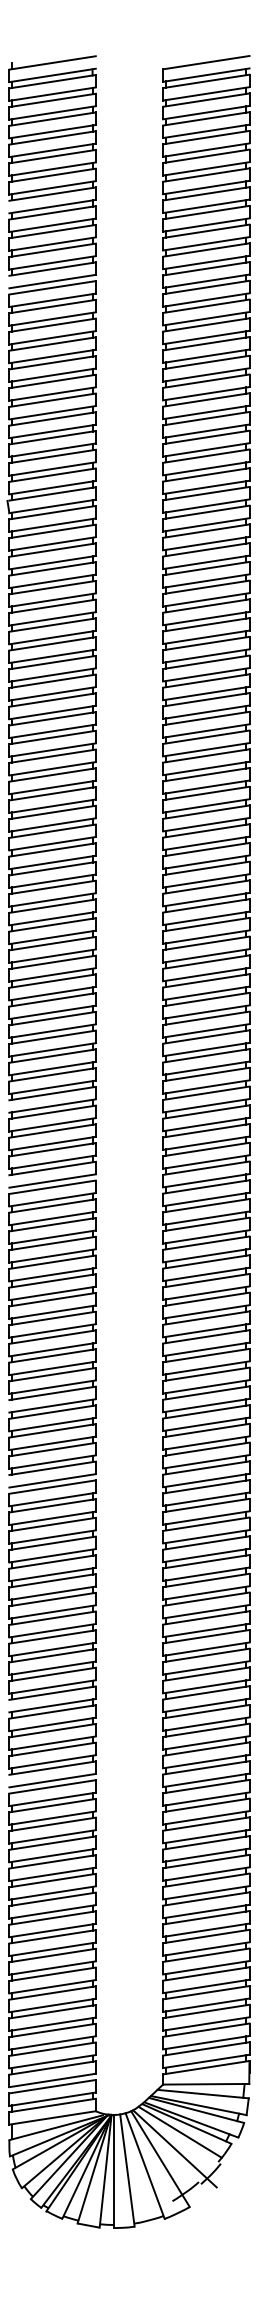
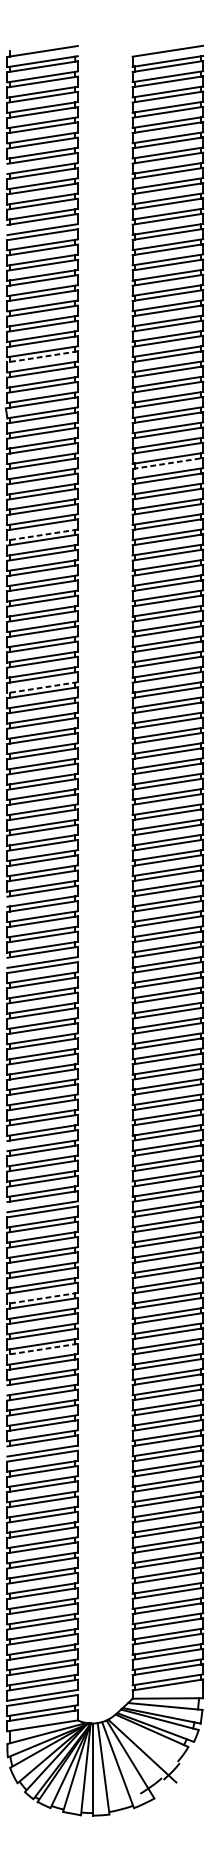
line: (52, 437) -> (42, 356), solid -> dashed
line: (206, 568) -> (168, 463), solid -> dashed
line: (52, 656) -> (42, 535), solid -> dashed
line: (52, 843) -> (42, 687), solid -> dashed
line: (52, 1593) -> (42, 1298), solid -> dashed
line: (52, 1655) -> (42, 1349), solid -> dashed
line: (179, 2131) -> (146, 1736), removed

